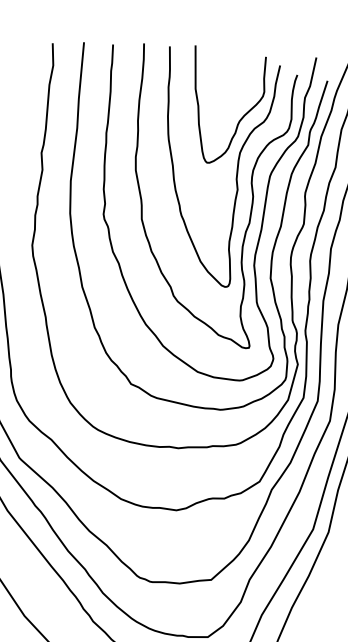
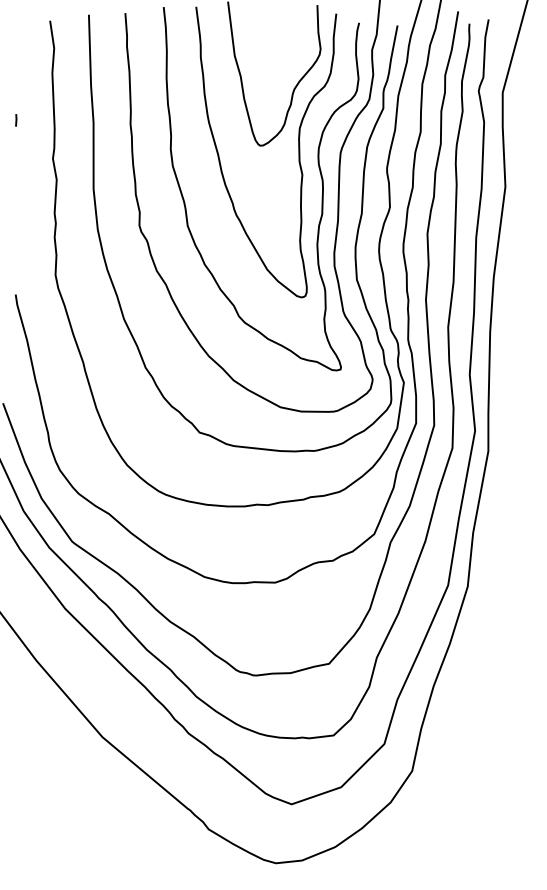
line: (16, 119) -> (16, 120), added

